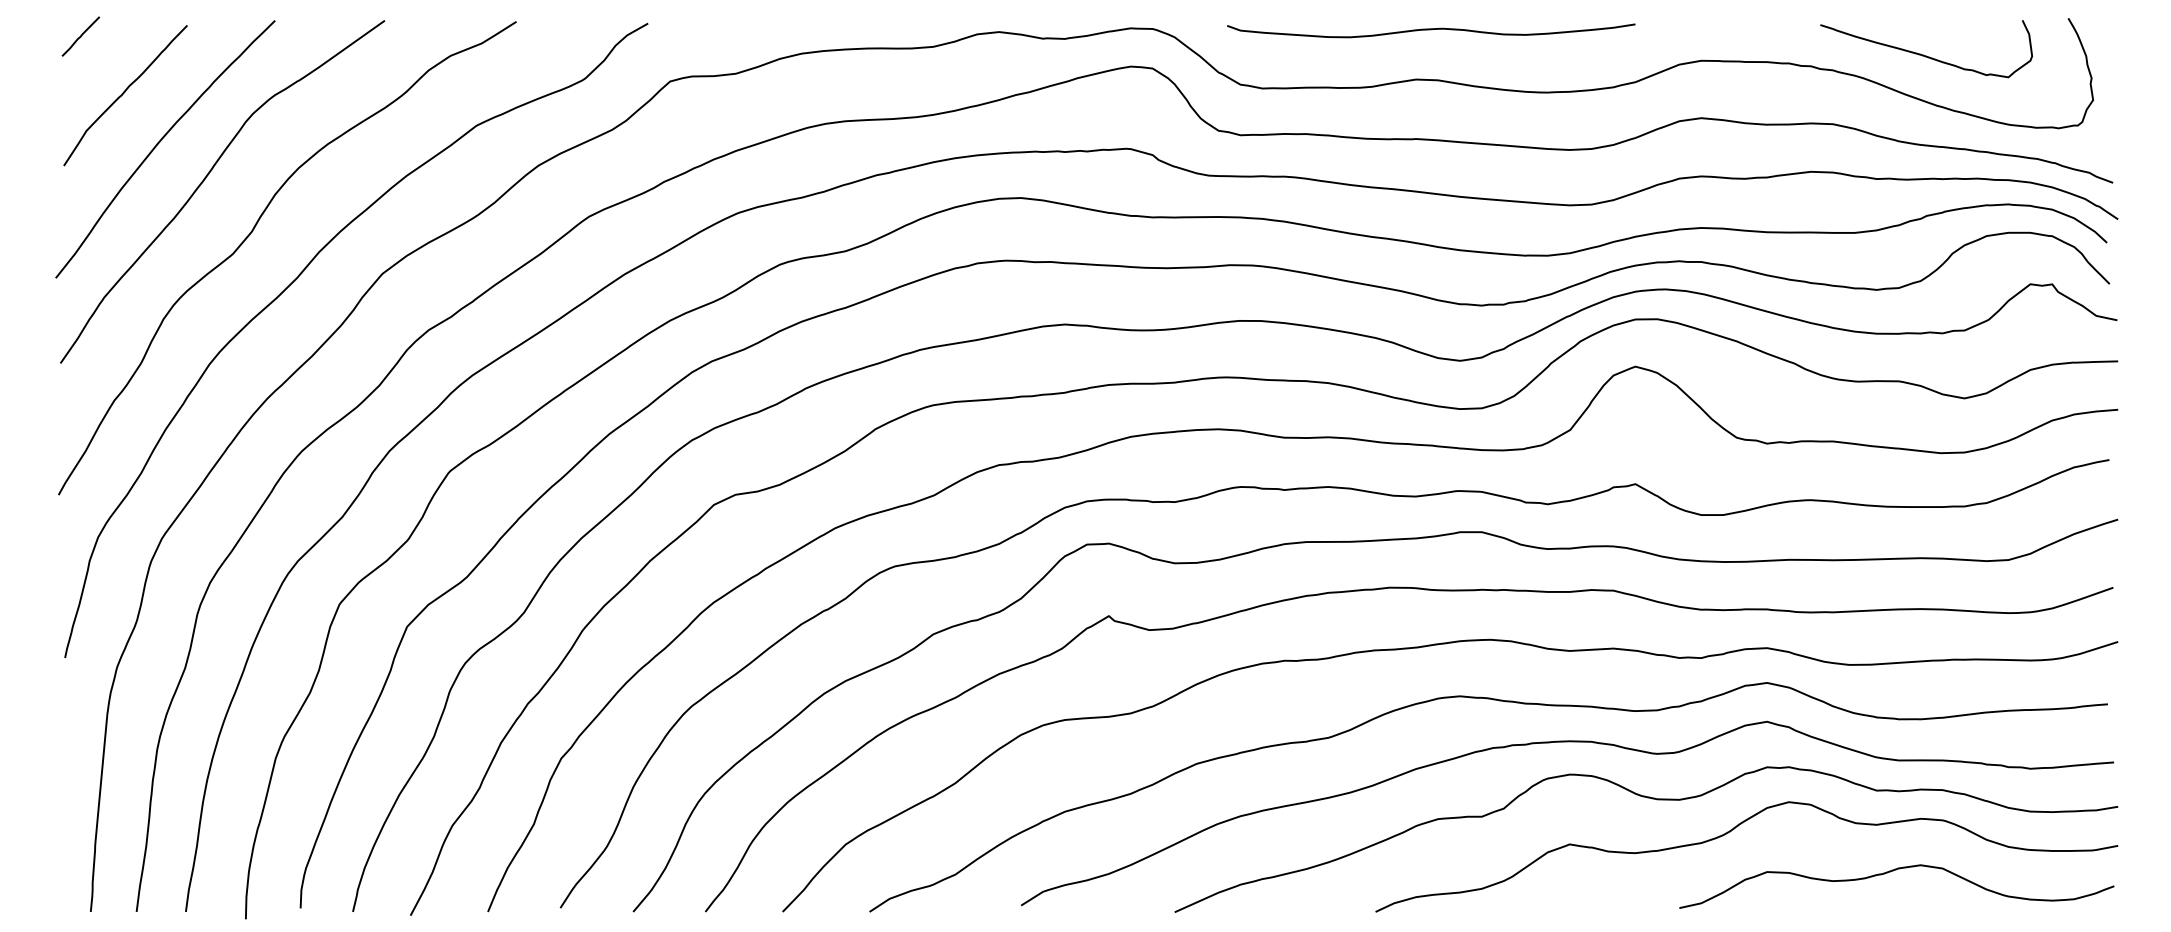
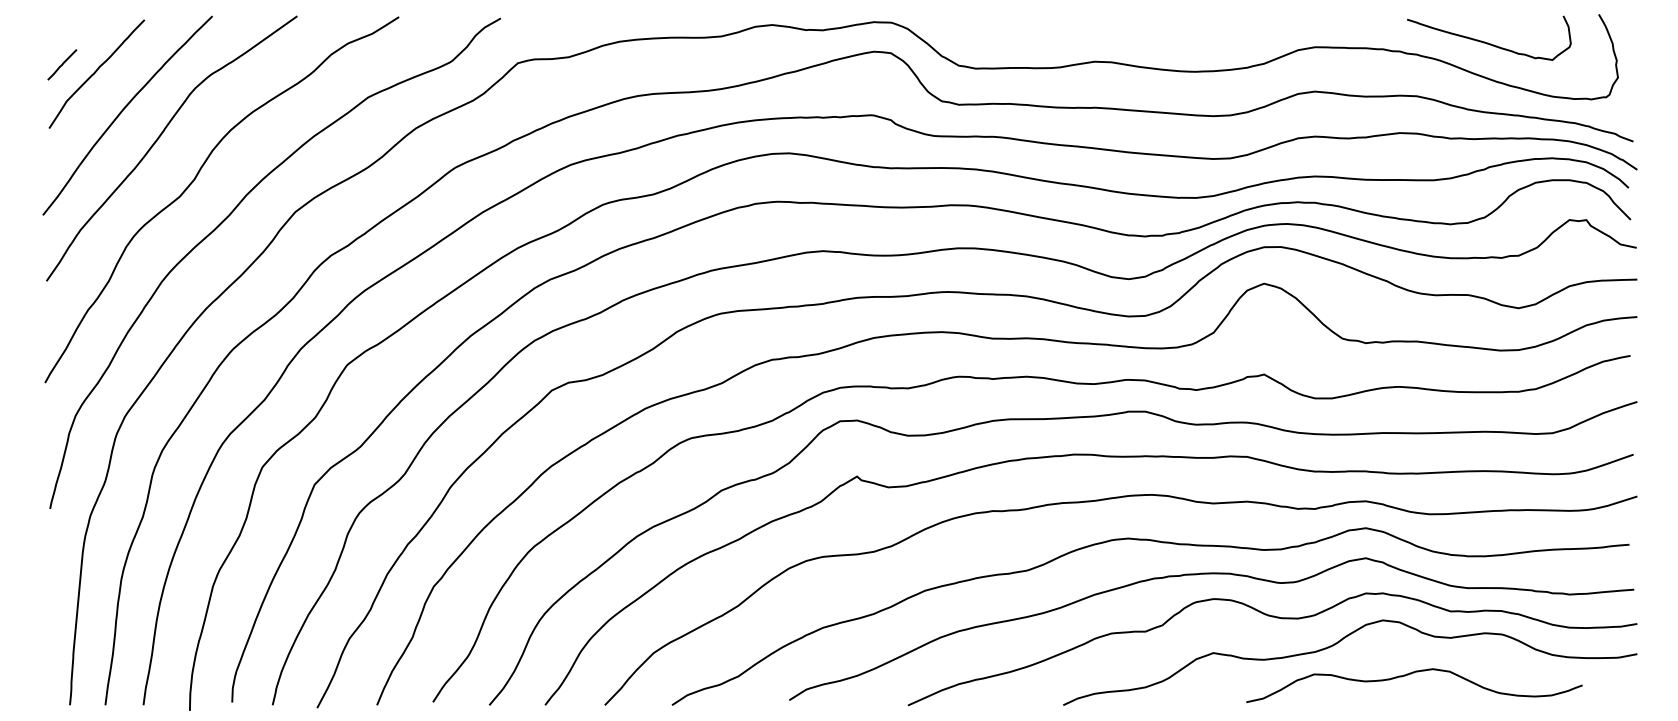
curve: (1431, 30) -> (1106, 23), removed
line: (80, 36) -> (62, 64), moved
curve: (1890, 872) -> (1409, 674), moved

